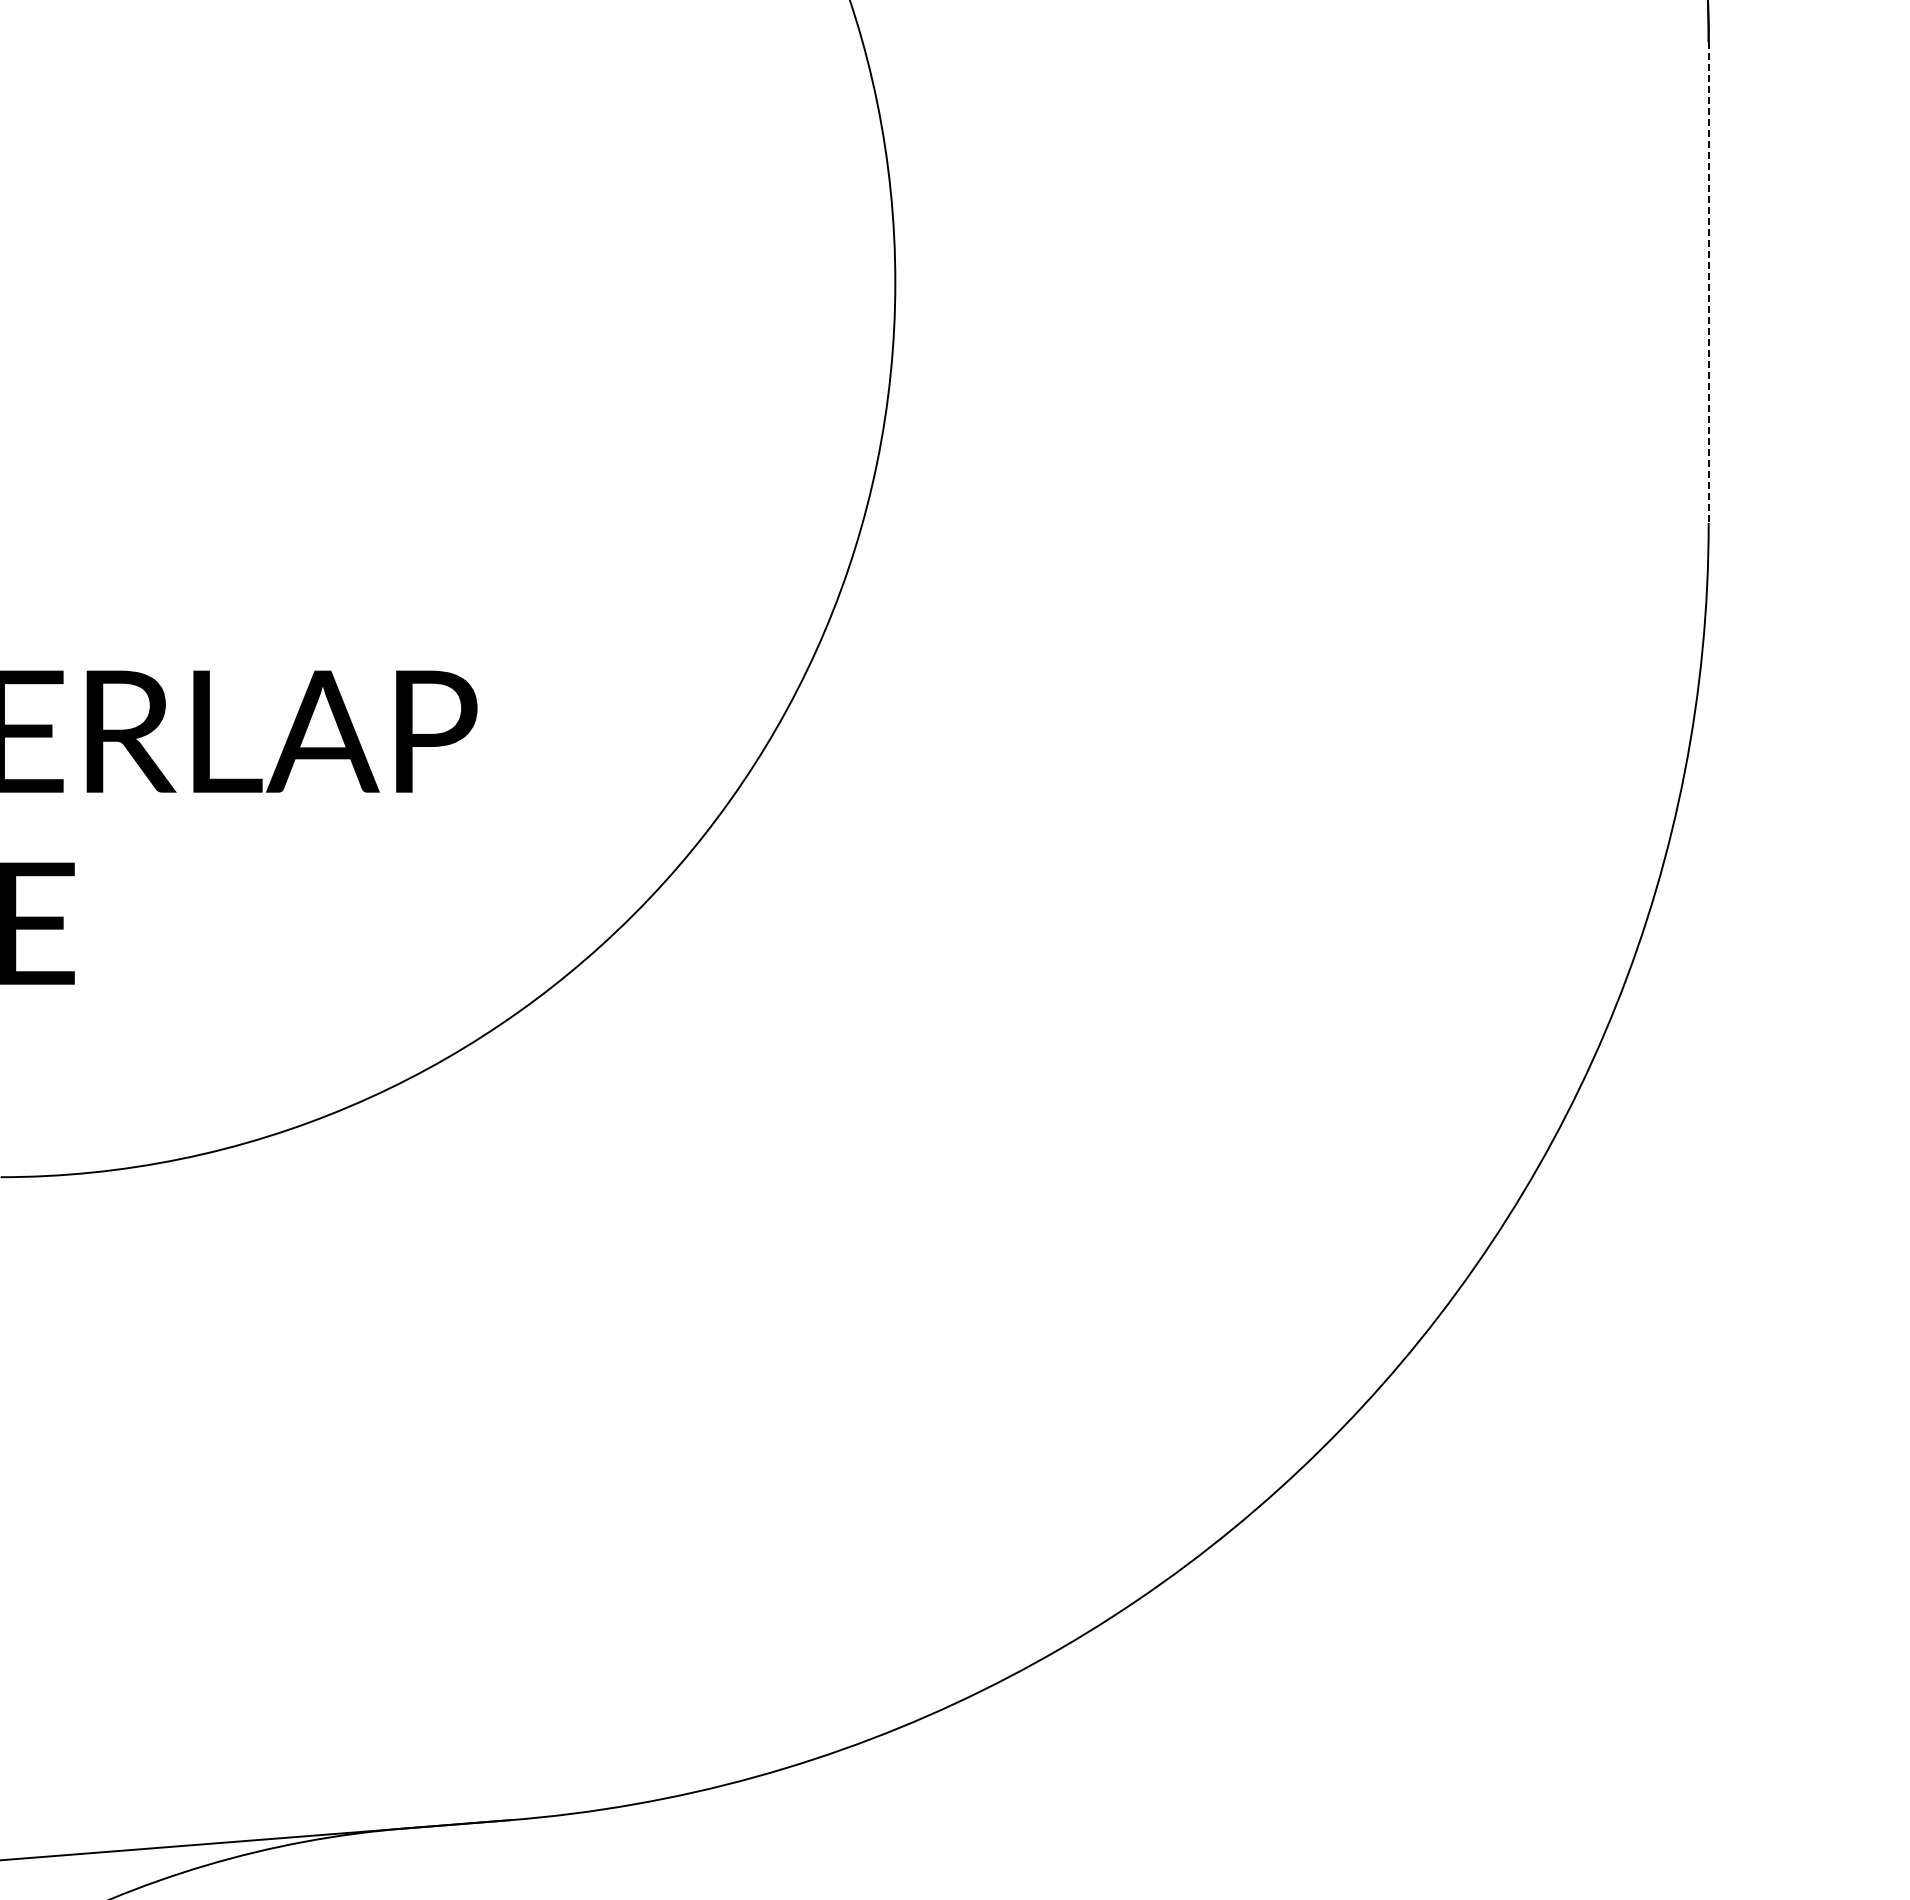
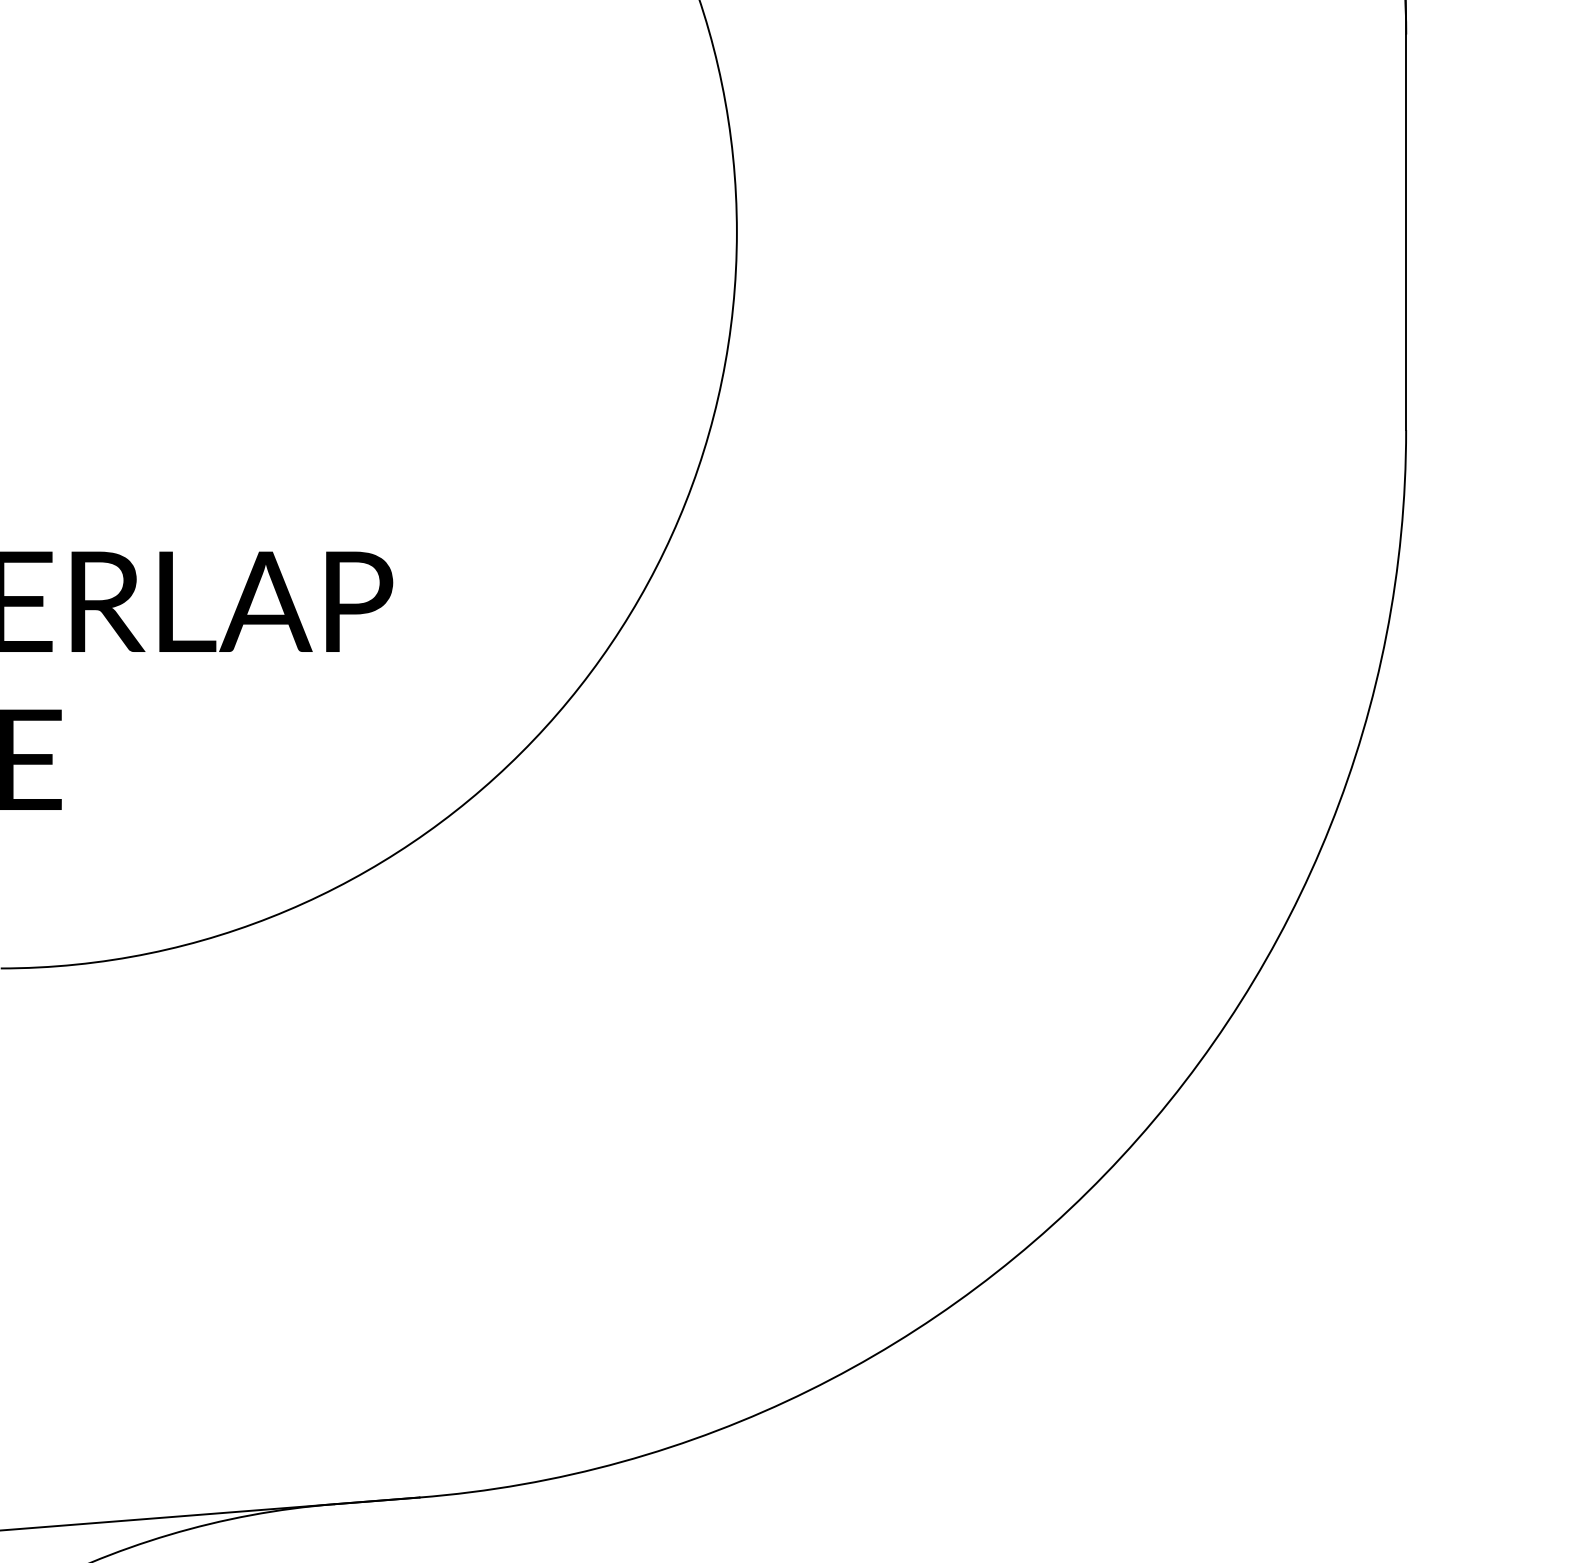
line: (1708, 283) -> (1405, 233), dashed -> solid

